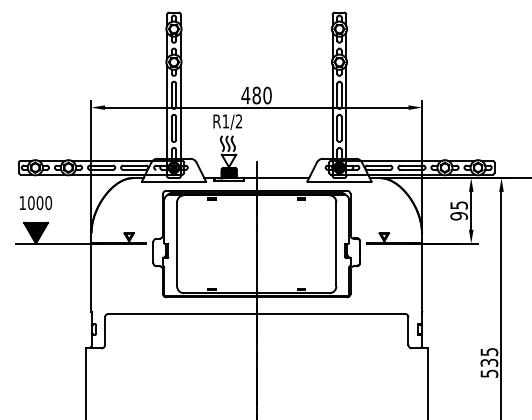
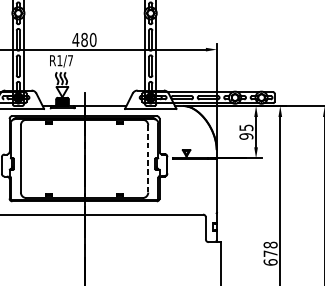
text: (238, 121) -> (69, 60), R1/2 -> R1/7
line: (336, 244) -> (148, 159), solid -> dashed
text: (489, 362) -> (270, 253), 535 -> 678

